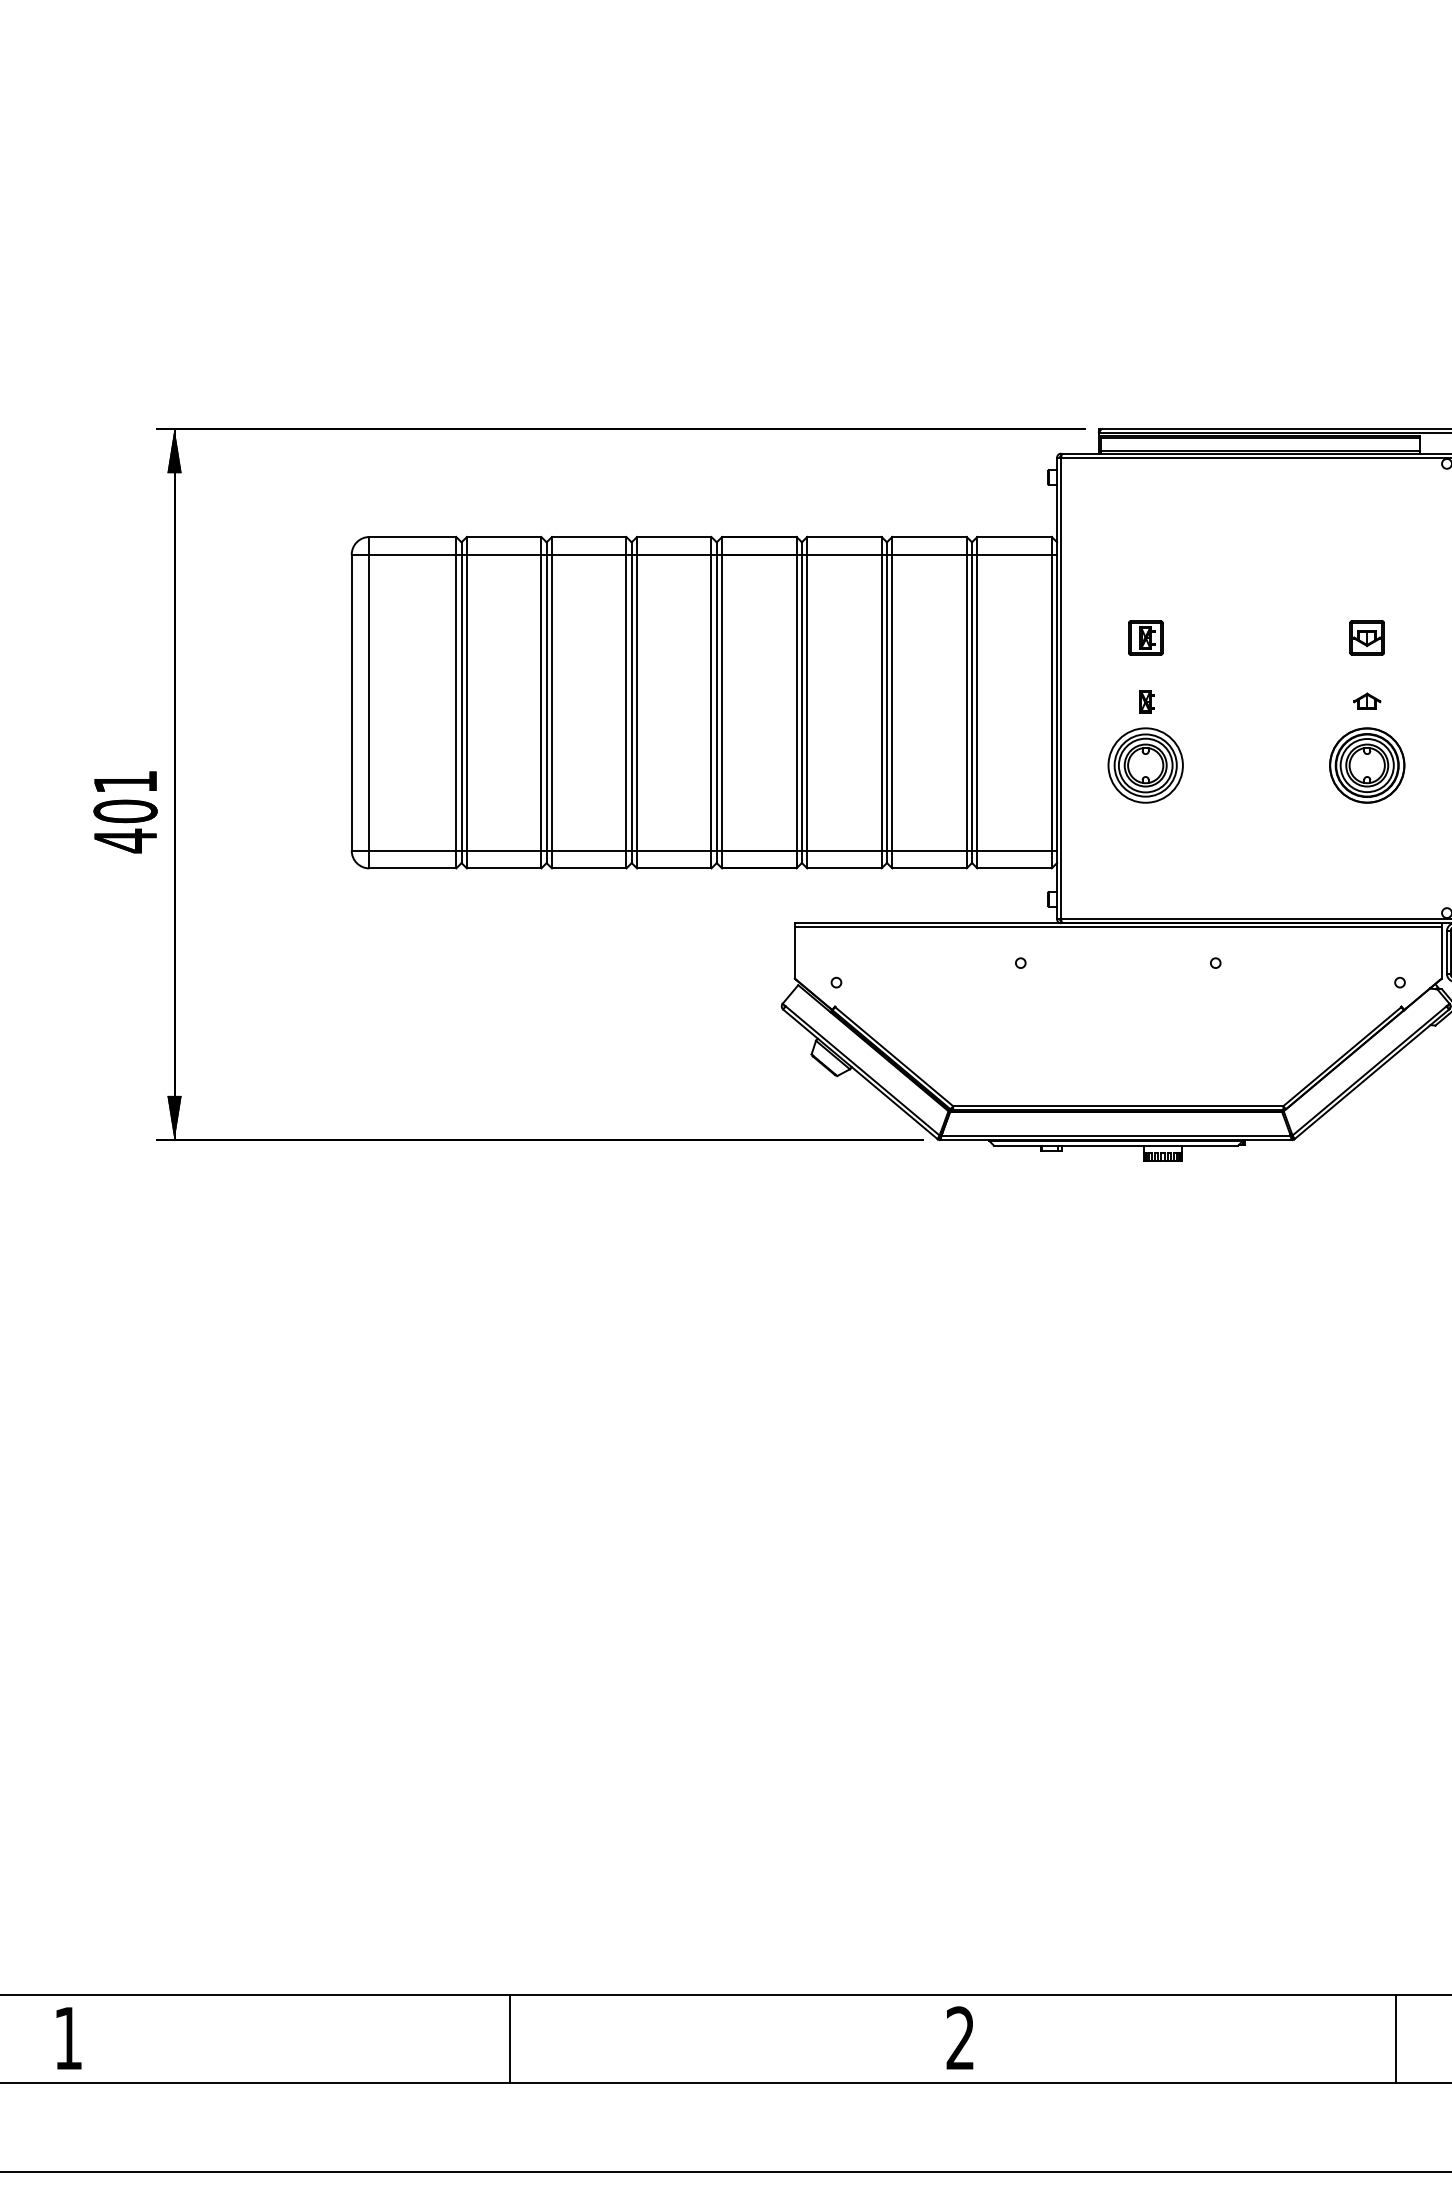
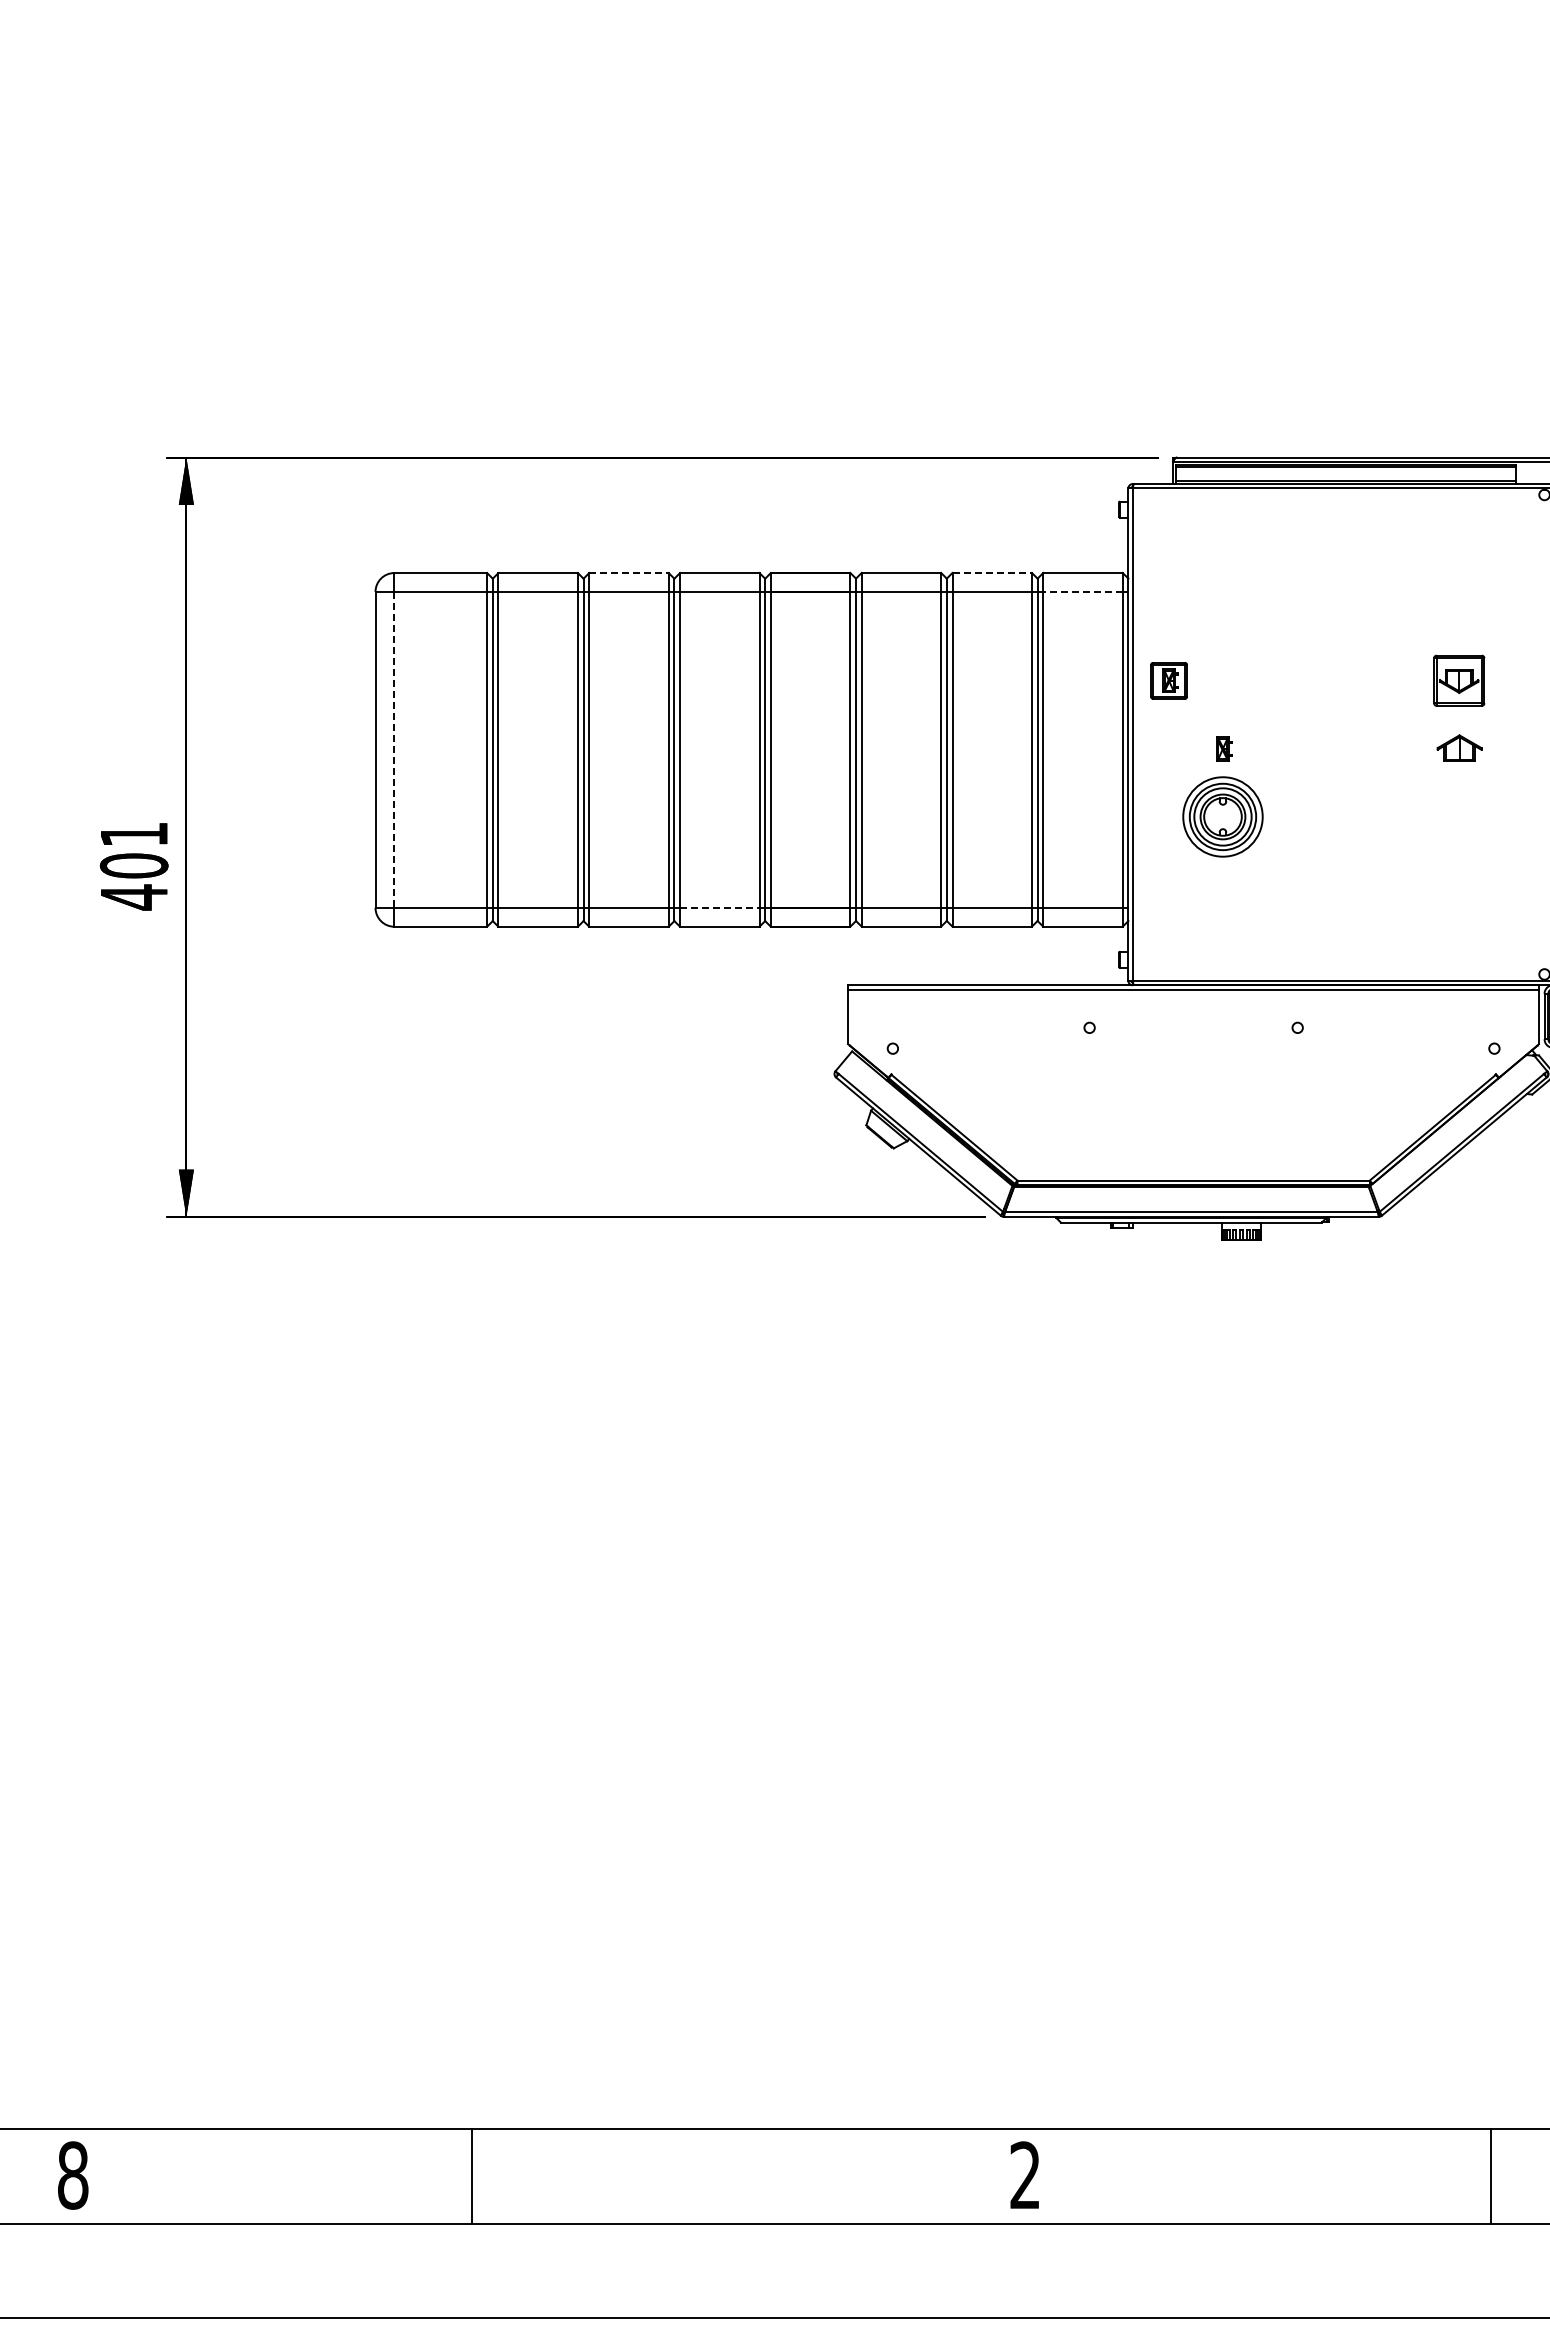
line: (929, 536) -> (992, 572), solid -> dashed
line: (588, 537) -> (628, 573), solid -> dashed
line: (1015, 554) -> (1083, 591), solid -> dashed
part: (1145, 637) -> (1168, 680), moved
part: (1367, 637) -> (1459, 680), size x1.4
part: (1367, 701) -> (1459, 748), size x1.6
line: (369, 702) -> (394, 749), solid -> dashed
part: (1366, 765) -> (1458, 816), removed
line: (674, 850) -> (719, 907), solid -> dashed
text: (68, 2038) -> (73, 2175), 1 -> 8
line: (510, 2039) -> (471, 2176), moved

